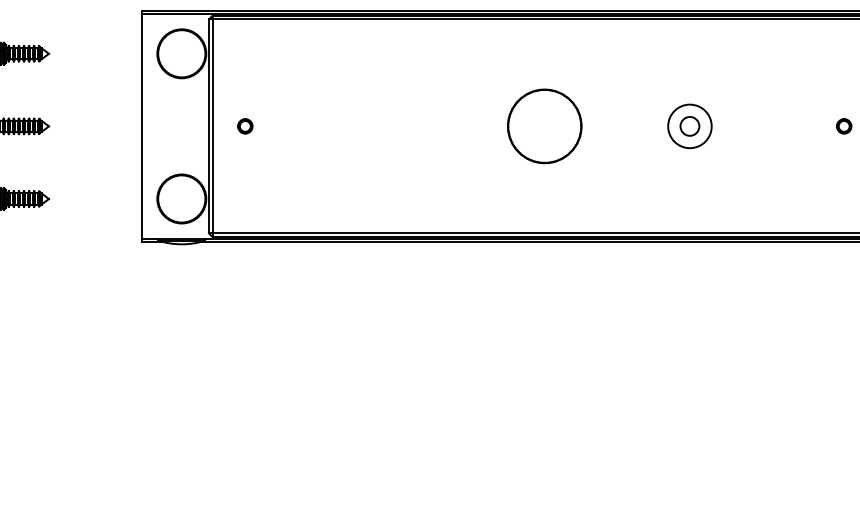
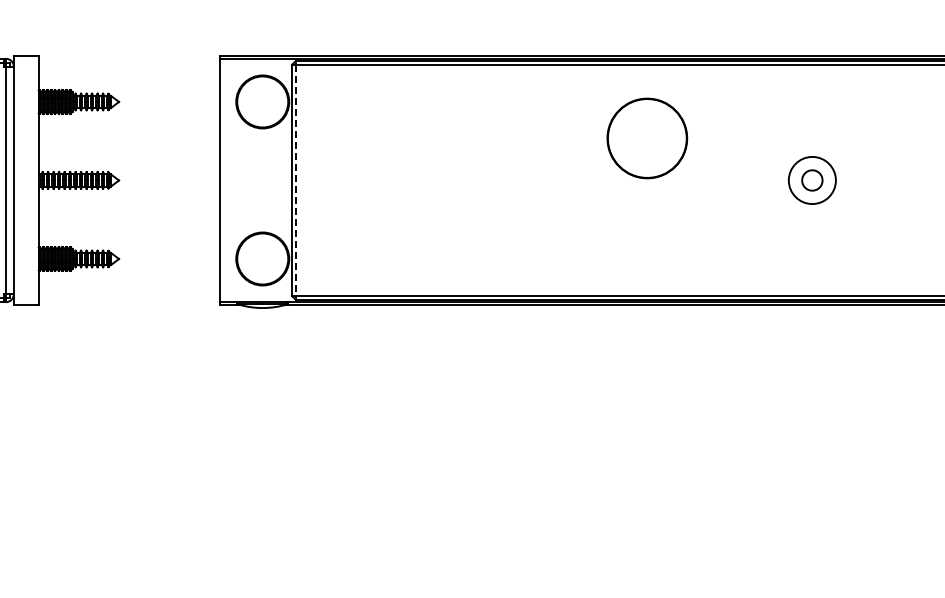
line: (213, 126) -> (296, 180), solid -> dashed
part: (245, 126) -> (331, 180), removed
part: (544, 126) -> (647, 138), moved

